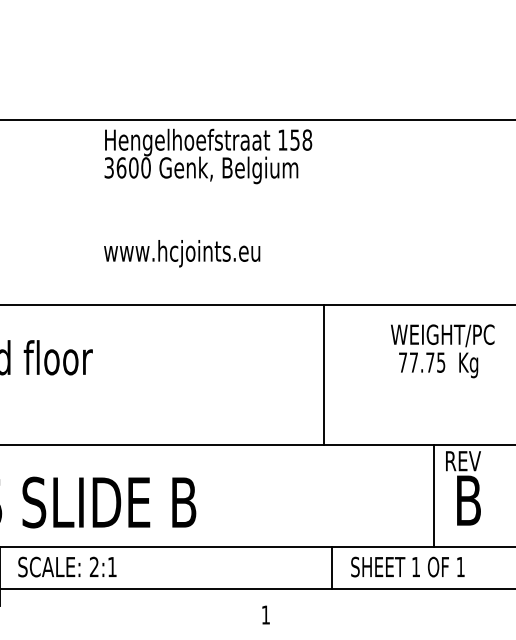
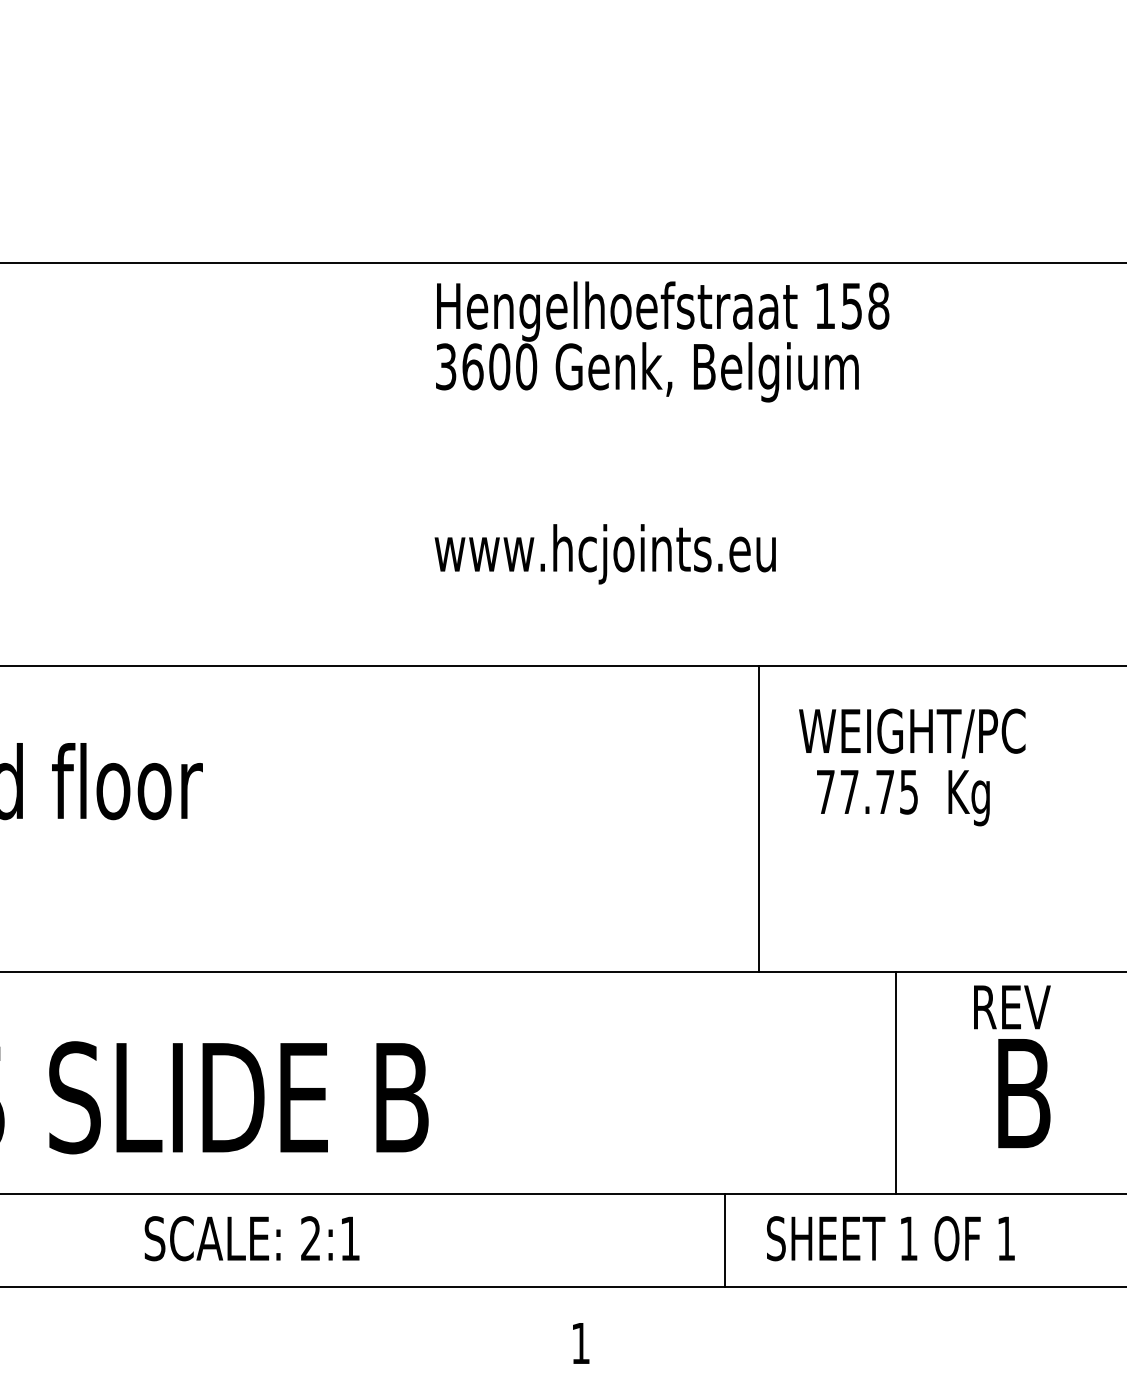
text: (208, 197) -> (662, 431), moved
text: (442, 351) -> (911, 767), moved
line: (324, 374) -> (758, 818), moved
line: (434, 495) -> (896, 1082), moved
text: (67, 566) -> (252, 1237), moved

